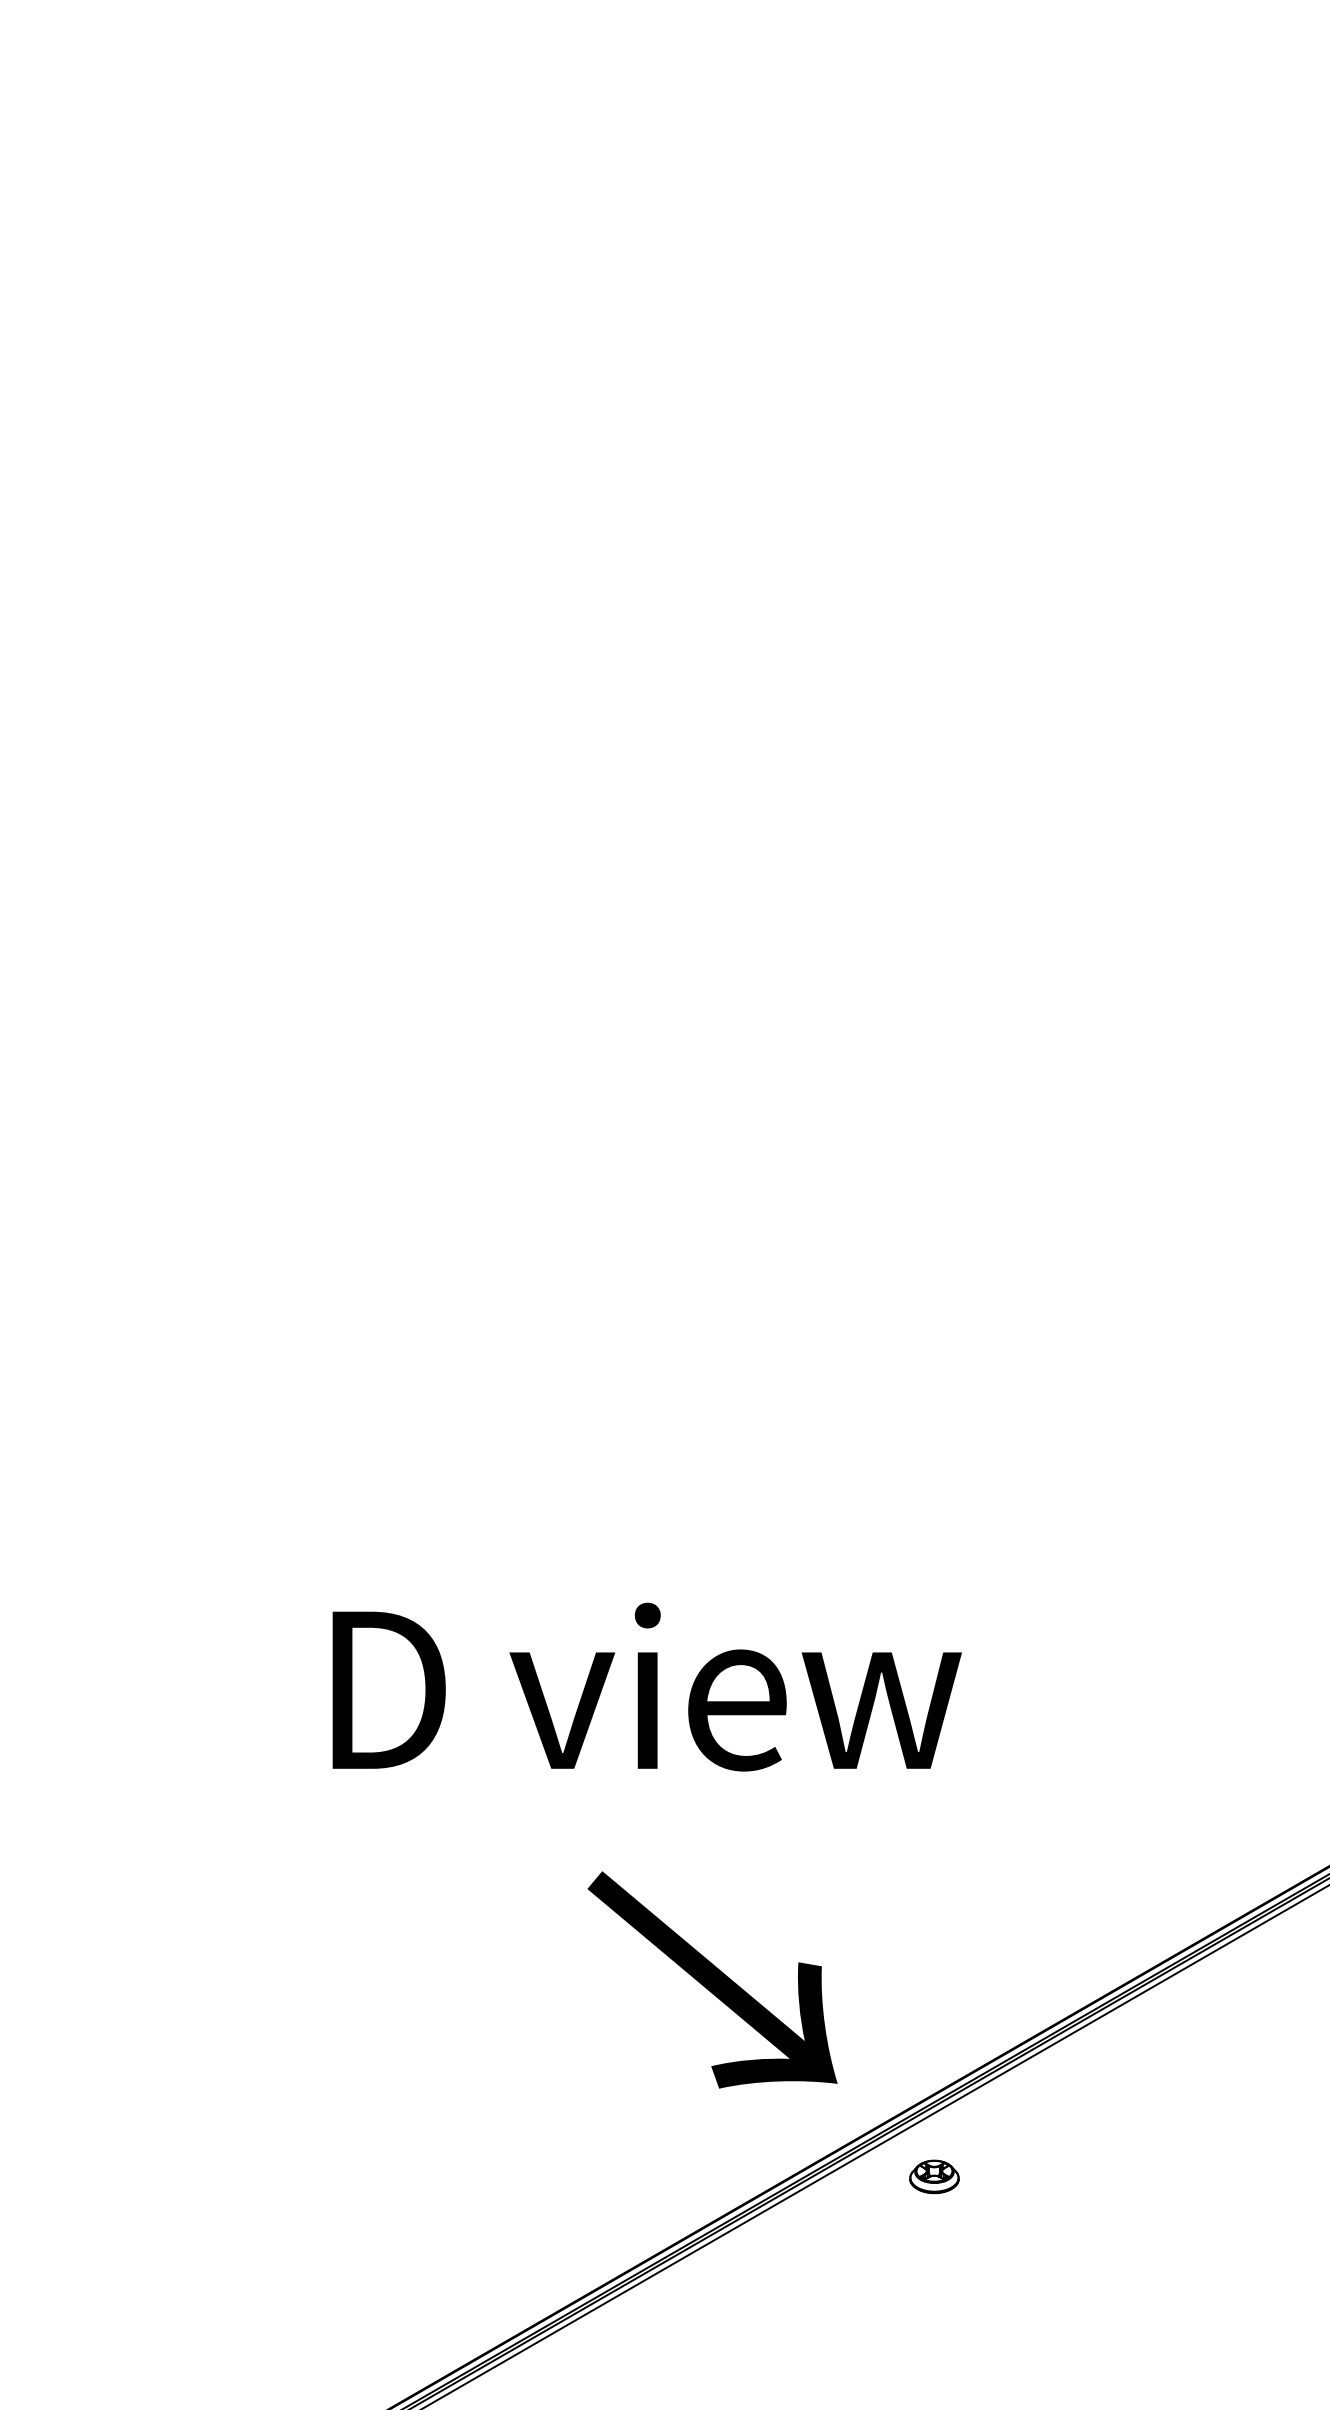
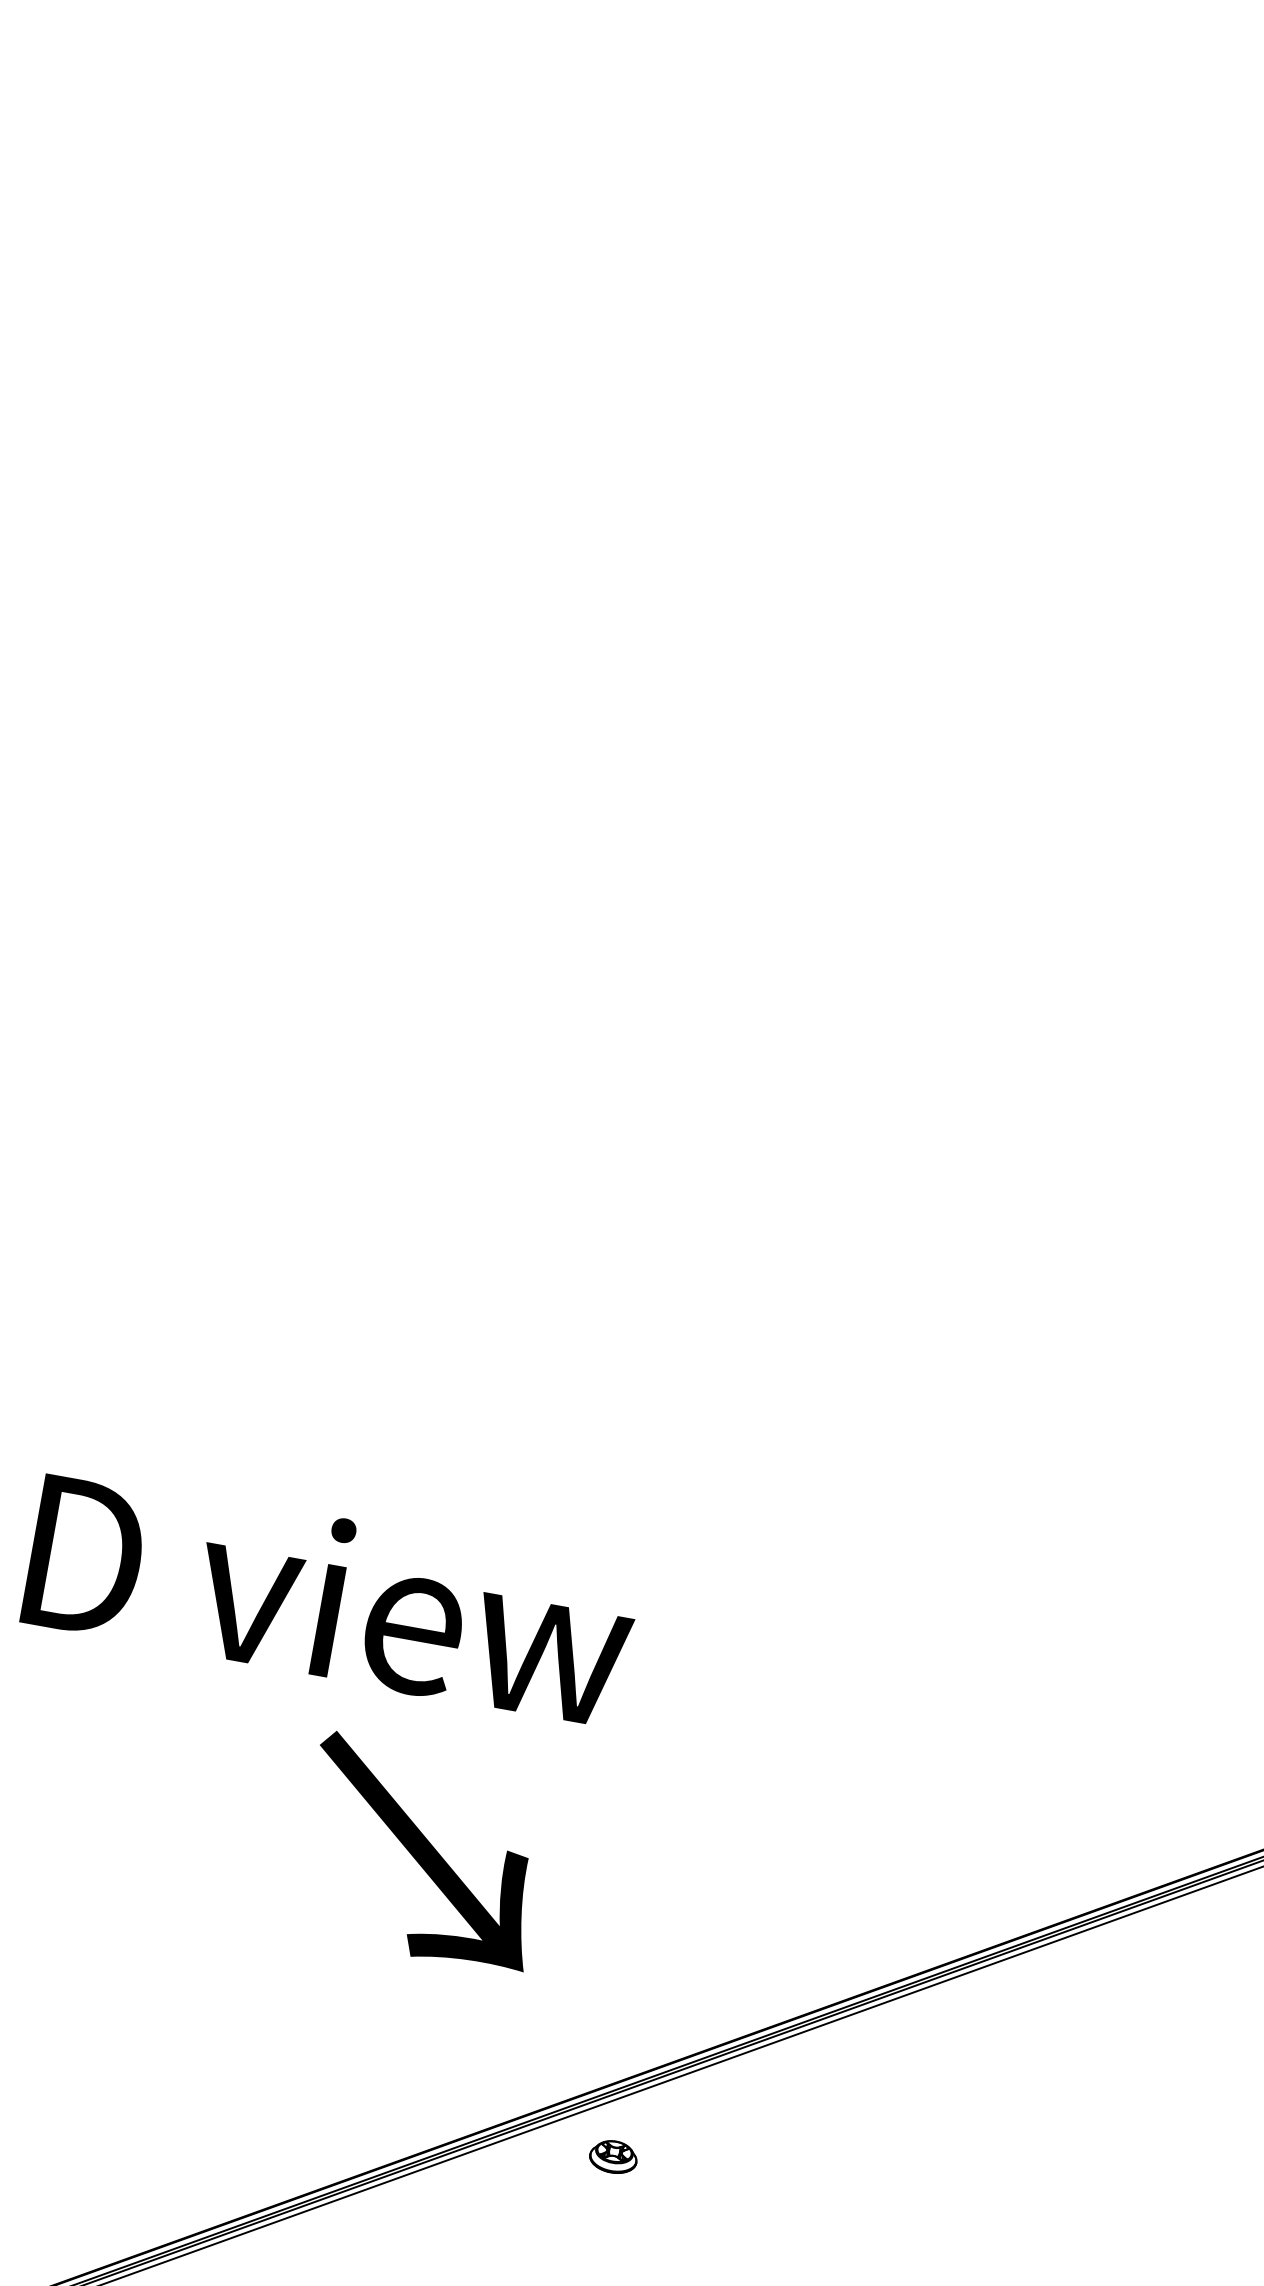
text: (646, 1686) -> (330, 1597), moved
text: (712, 1979) -> (422, 1852), moved

